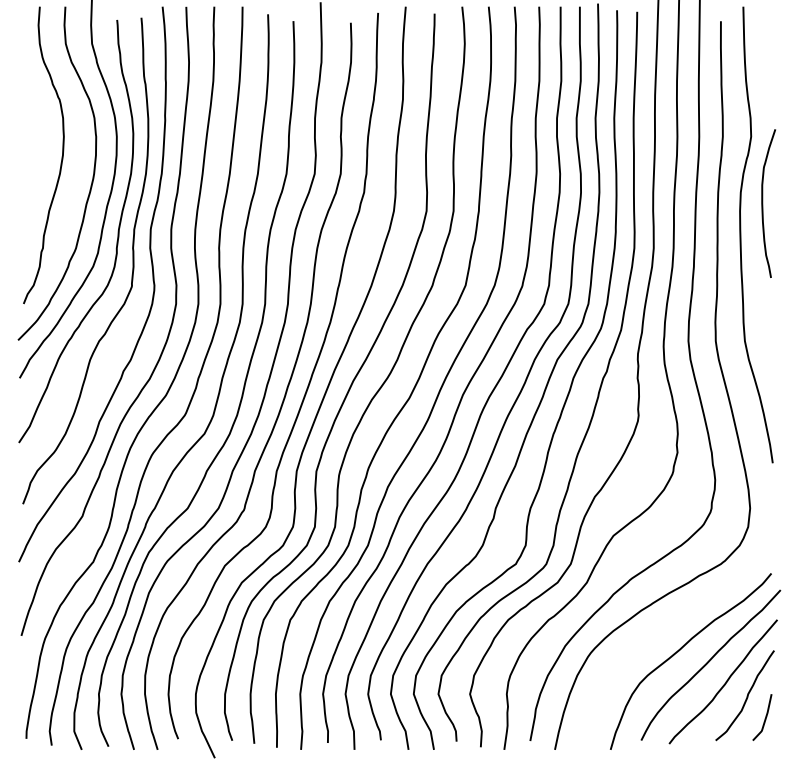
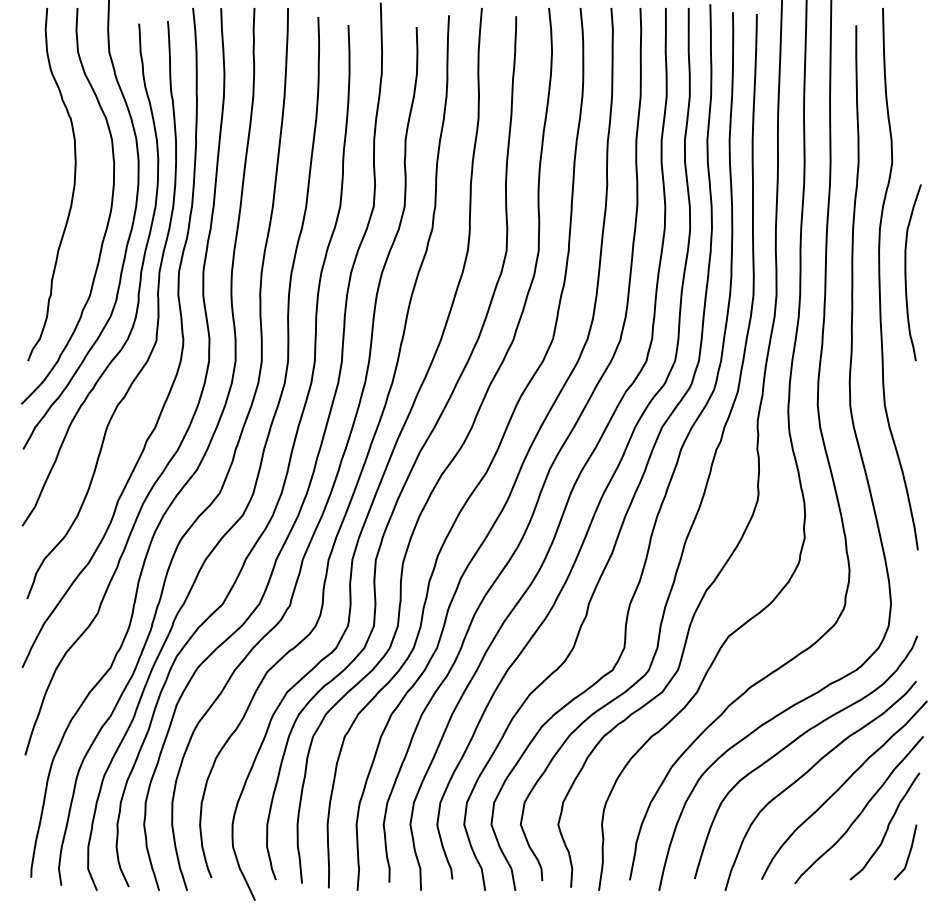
curve: (763, 203) -> (906, 272), moved
curve: (669, 624) -> (795, 741), added

